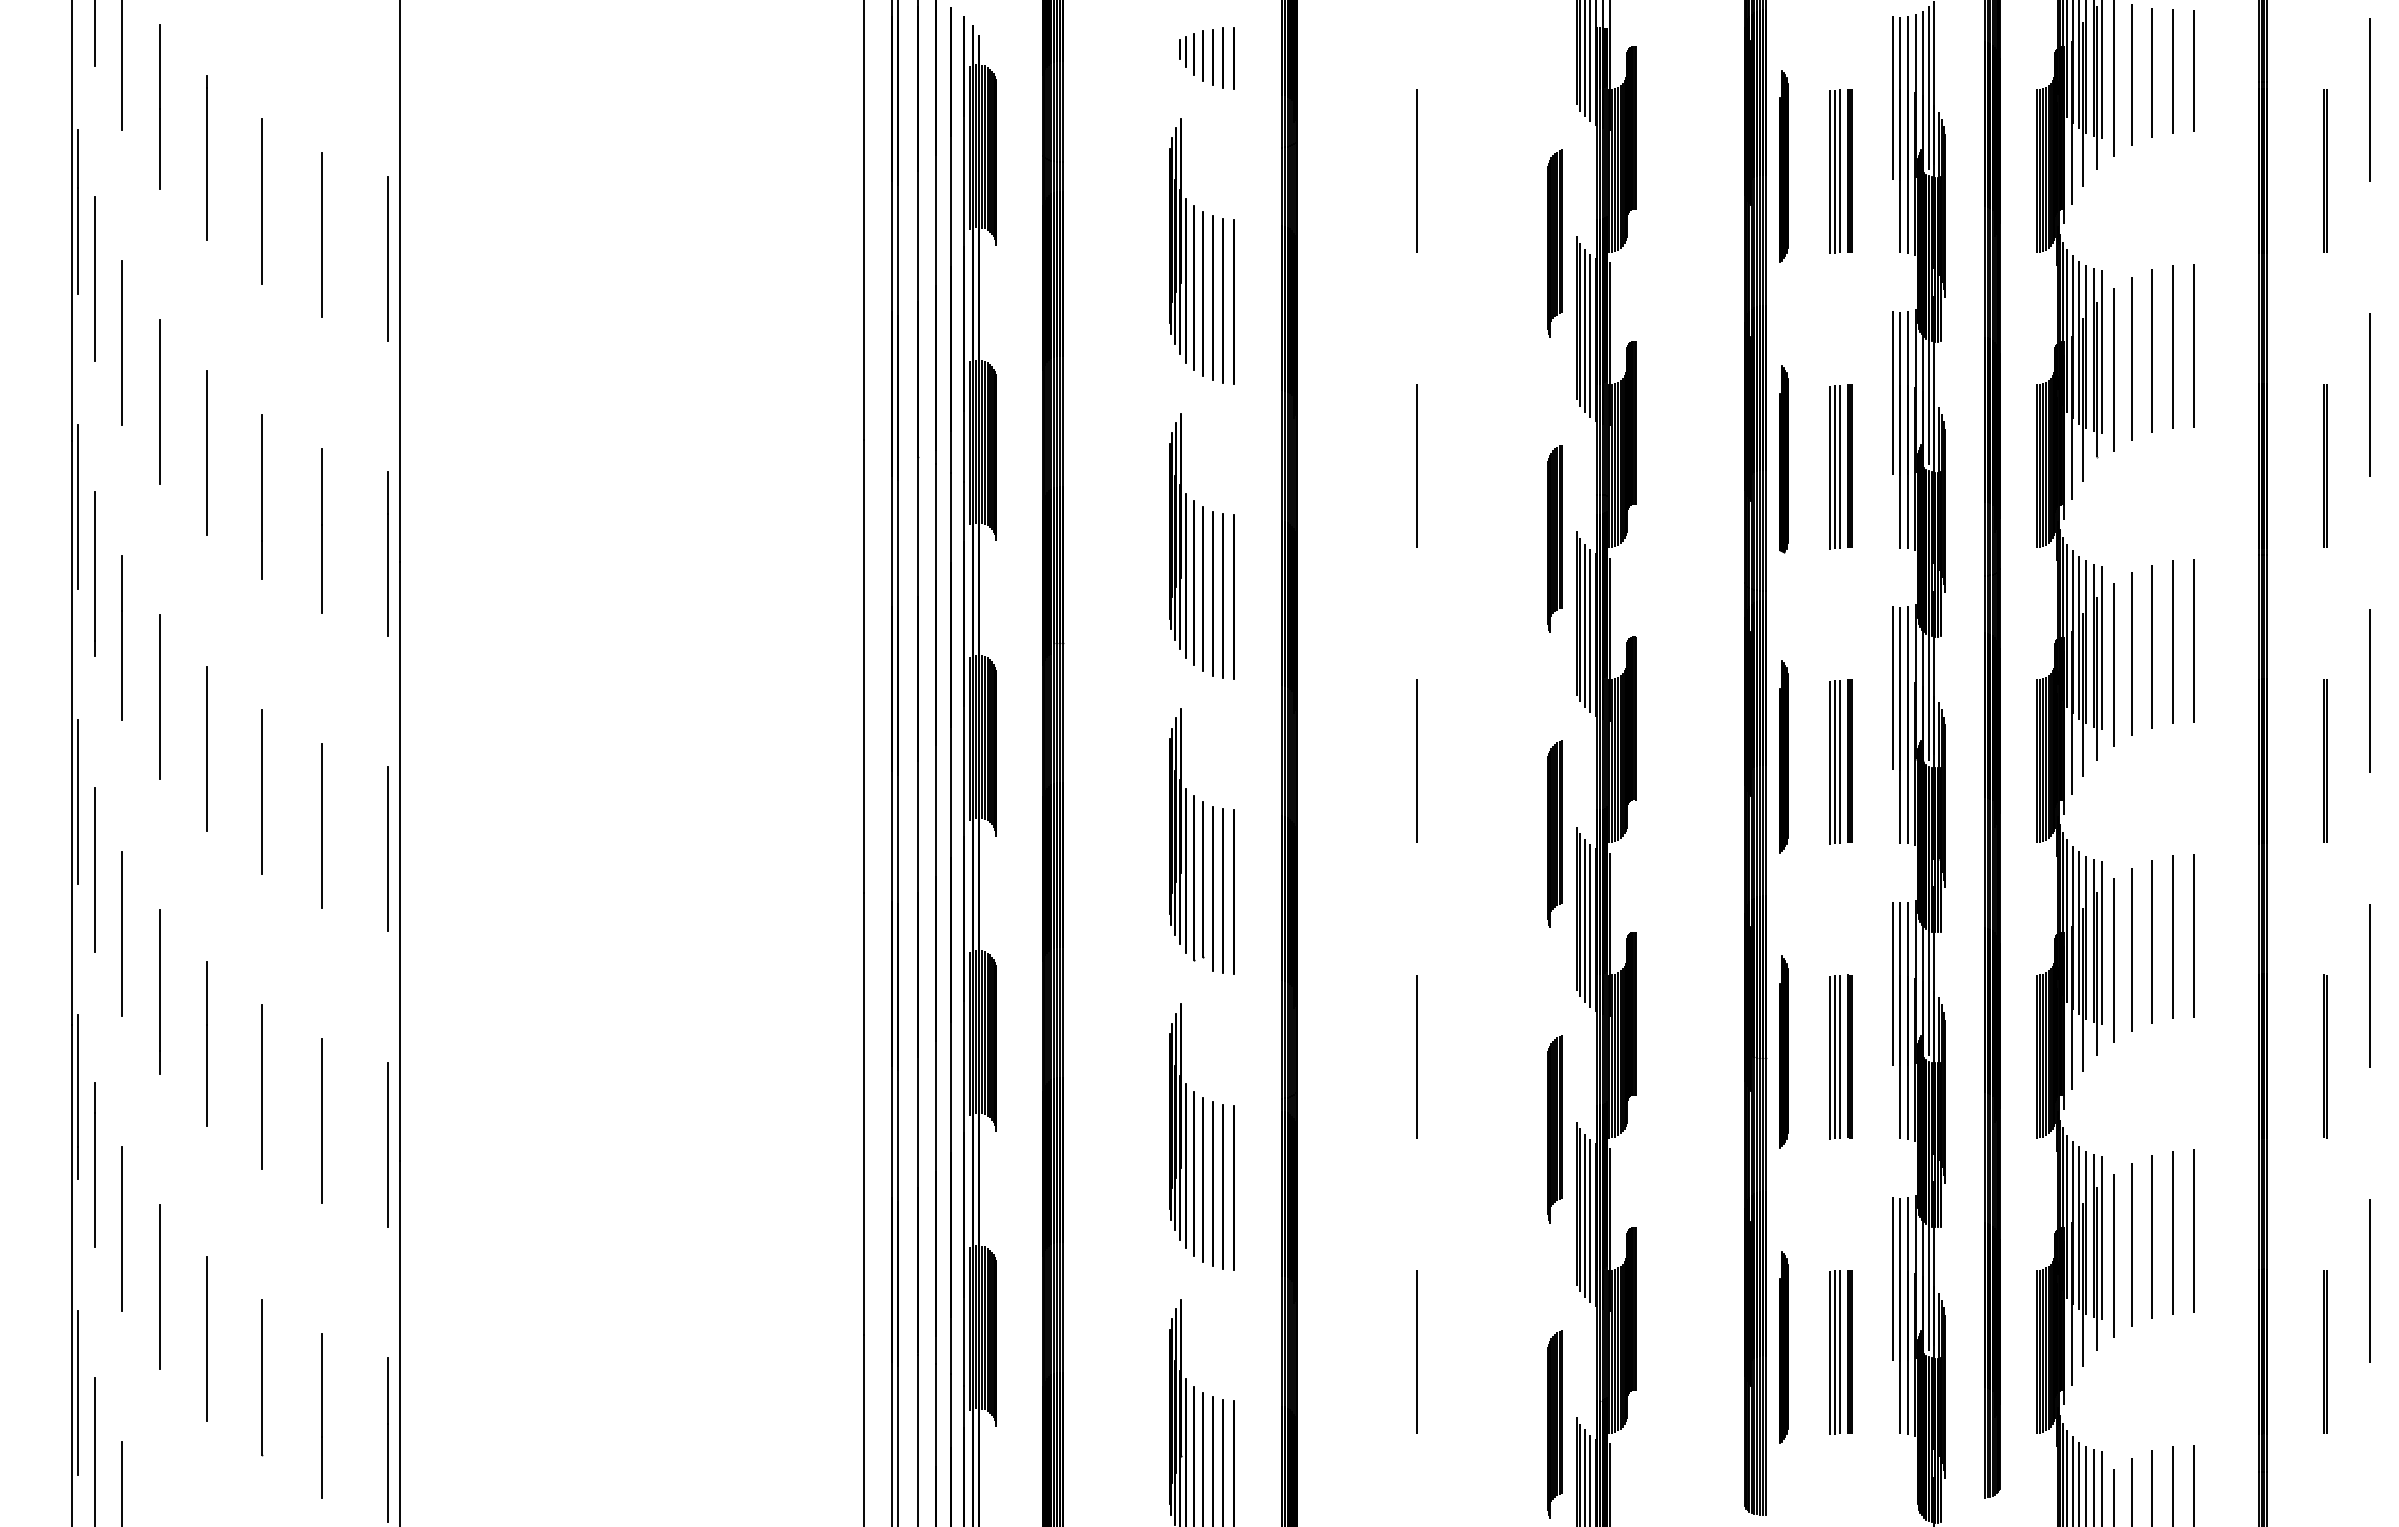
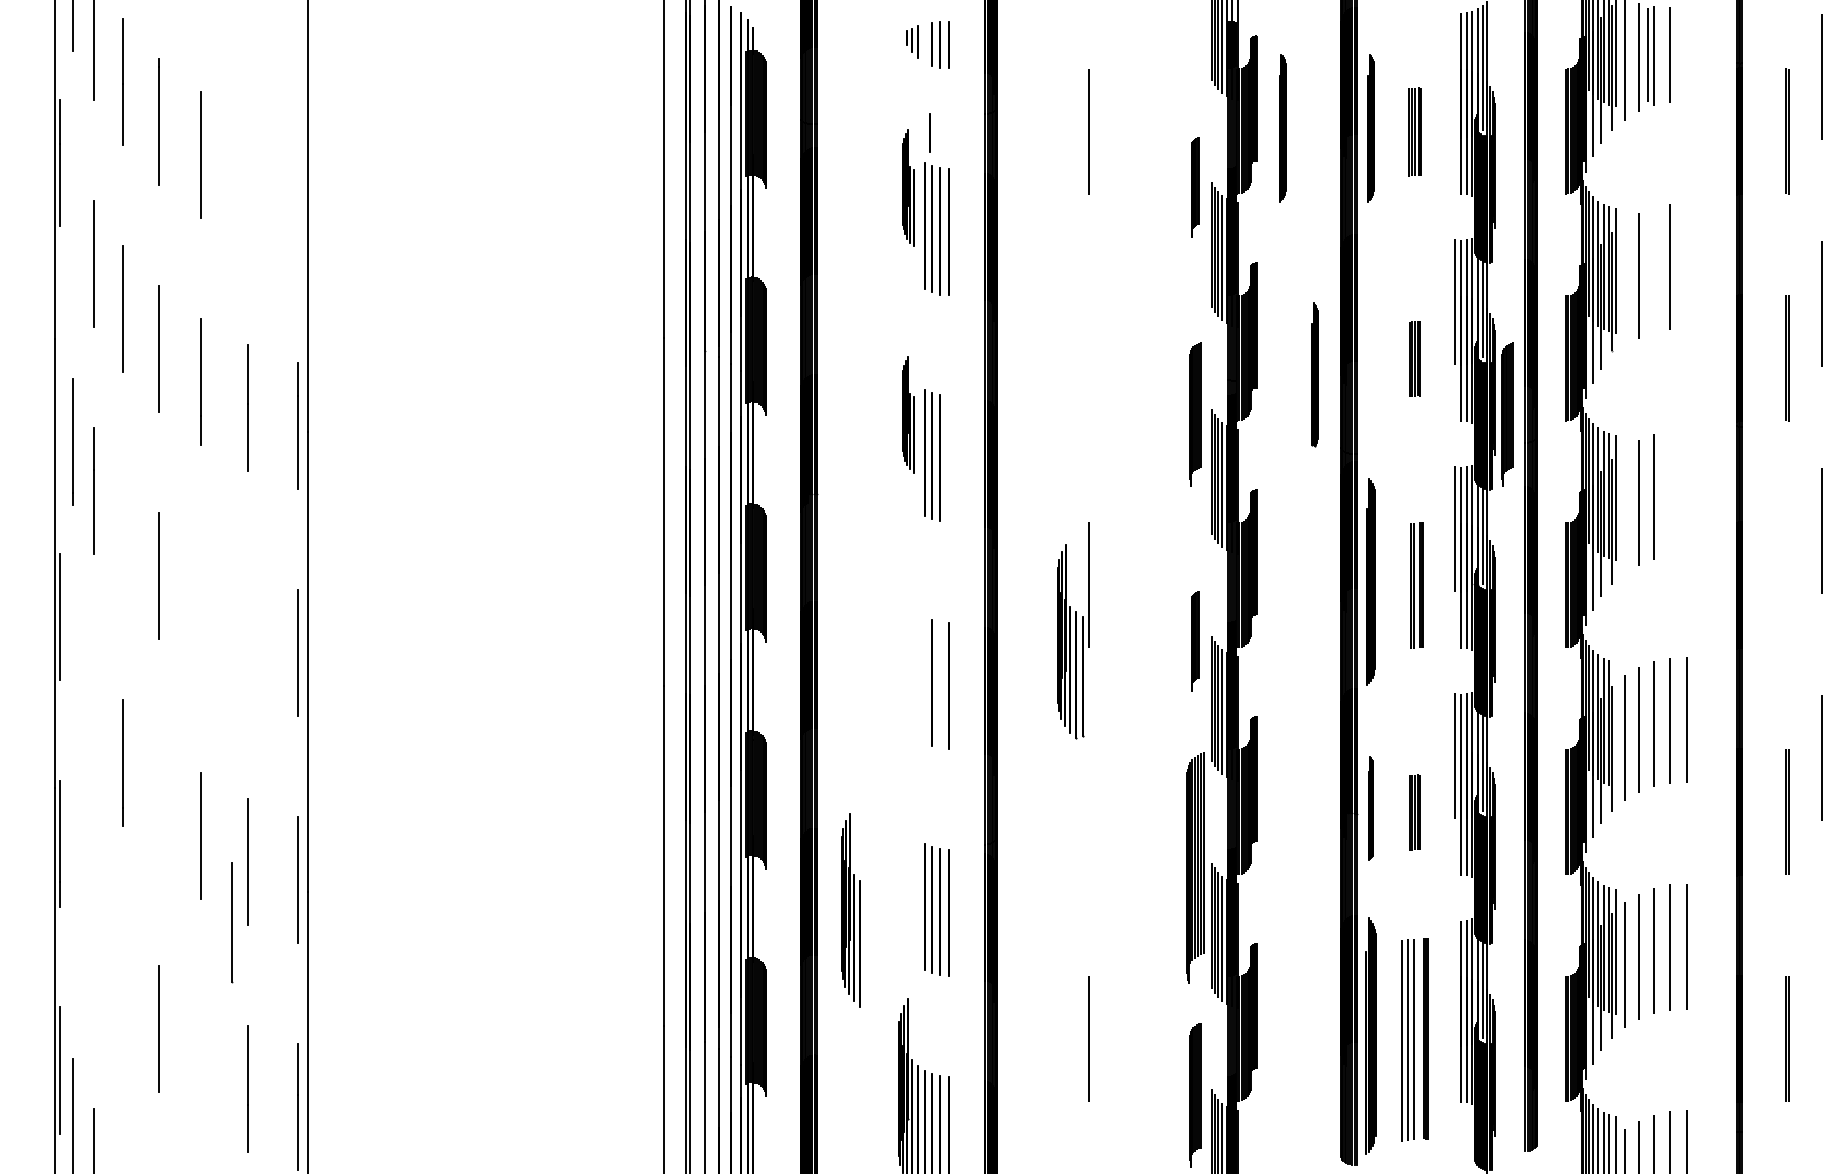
line: (1202, 55) -> (929, 132), moved
line: (2193, 70) -> (1647, 54), moved
line: (1892, 97) -> (1454, 75), removed
part: (1668, 166) -> (1282, 128), added
part: (1840, 171) -> (1414, 131), size x0.7
line: (322, 235) -> (247, 181), removed
part: (1554, 243) -> (1194, 187), size x0.7
part: (1181, 244) -> (908, 188), size x0.6
line: (388, 258) -> (298, 198), removed
line: (94, 279) -> (72, 214), removed
line: (2193, 345) -> (1685, 265), removed
line: (2152, 351) -> (1654, 270), removed
line: (2113, 370) -> (1624, 284), removed
part: (1783, 459) -> (1314, 374), moved
line: (1416, 466) -> (1088, 358), removed
part: (1840, 466) -> (1414, 358), size x0.6
line: (77, 506) -> (59, 389), removed
part: (1960, 538) -> (1506, 414), added
part: (1181, 539) -> (908, 414), size x0.6
line: (1233, 596) -> (948, 458), removed
line: (2193, 640) -> (1685, 492), removed
line: (2172, 642) -> (1669, 493), removed
line: (2113, 665) -> (1624, 511), removed
line: (159, 696) -> (122, 535), removed
part: (1783, 756) -> (1370, 581), size x1.4
line: (2324, 760) -> (1786, 584), removed
line: (1830, 762) -> (1406, 586), removed
line: (261, 791) -> (201, 608), removed
line: (322, 825) -> (247, 634), removed
part: (1554, 833) -> (1194, 640), size x0.7
part: (1186, 834) -> (1070, 641), moved
line: (94, 869) -> (72, 668), removed
line: (1222, 890) -> (939, 684), removed
line: (122, 933) -> (94, 717), removed
line: (2102, 942) -> (1616, 724), removed
line: (206, 1043) -> (158, 802), removed
part: (1783, 1051) -> (1370, 808), size x0.7
line: (1416, 1056) -> (1088, 812), removed
part: (1840, 1056) -> (1414, 812), size x0.6
part: (1181, 1129) -> (850, 909), moved
part: (1554, 1129) -> (1194, 868), size x1.6
line: (94, 1164) -> (72, 895), removed
line: (121, 1228) -> (93, 944), removed
line: (1892, 1278) -> (1454, 982), removed
line: (2369, 1280) -> (1821, 984), removed
line: (159, 1286) -> (122, 988), removed
part: (1783, 1347) -> (1370, 1035), size x1.6
part: (1840, 1352) -> (1414, 1039), size x1.6
line: (262, 1377) -> (232, 922), moved

